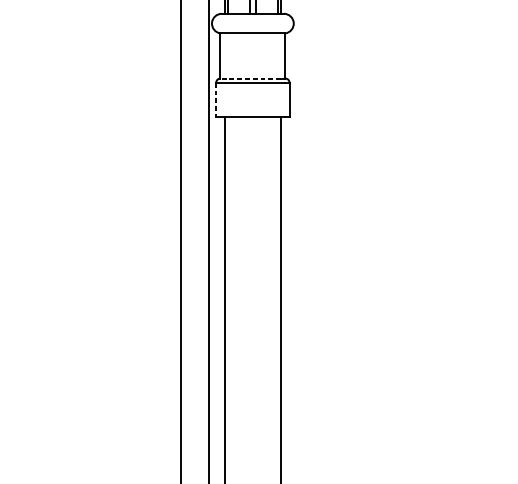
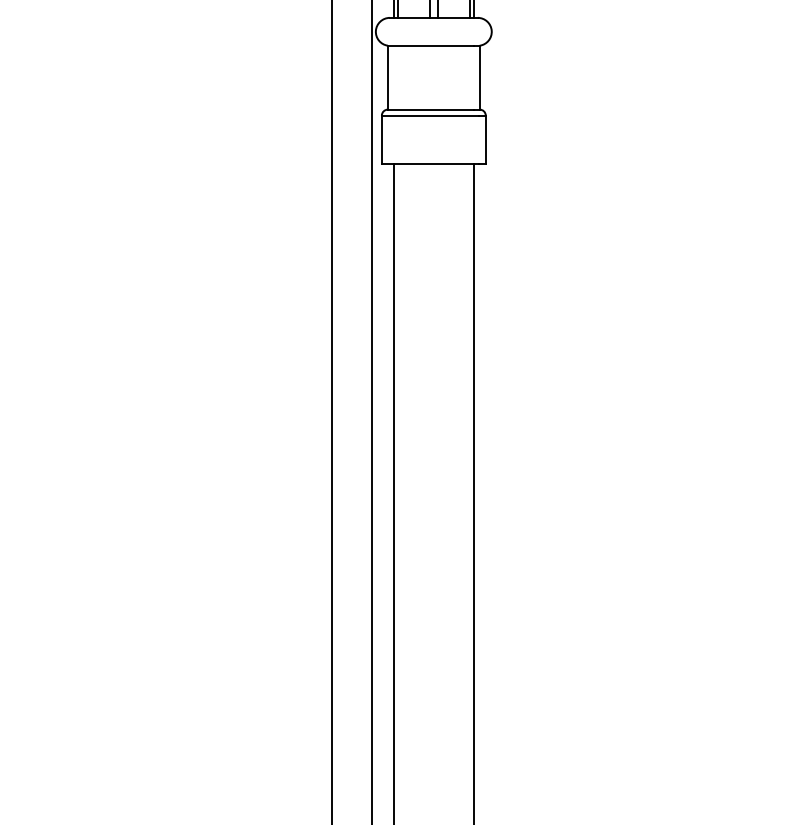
line: (250, 78) -> (430, 109), dashed -> solid
line: (215, 99) -> (381, 139), dashed -> solid

